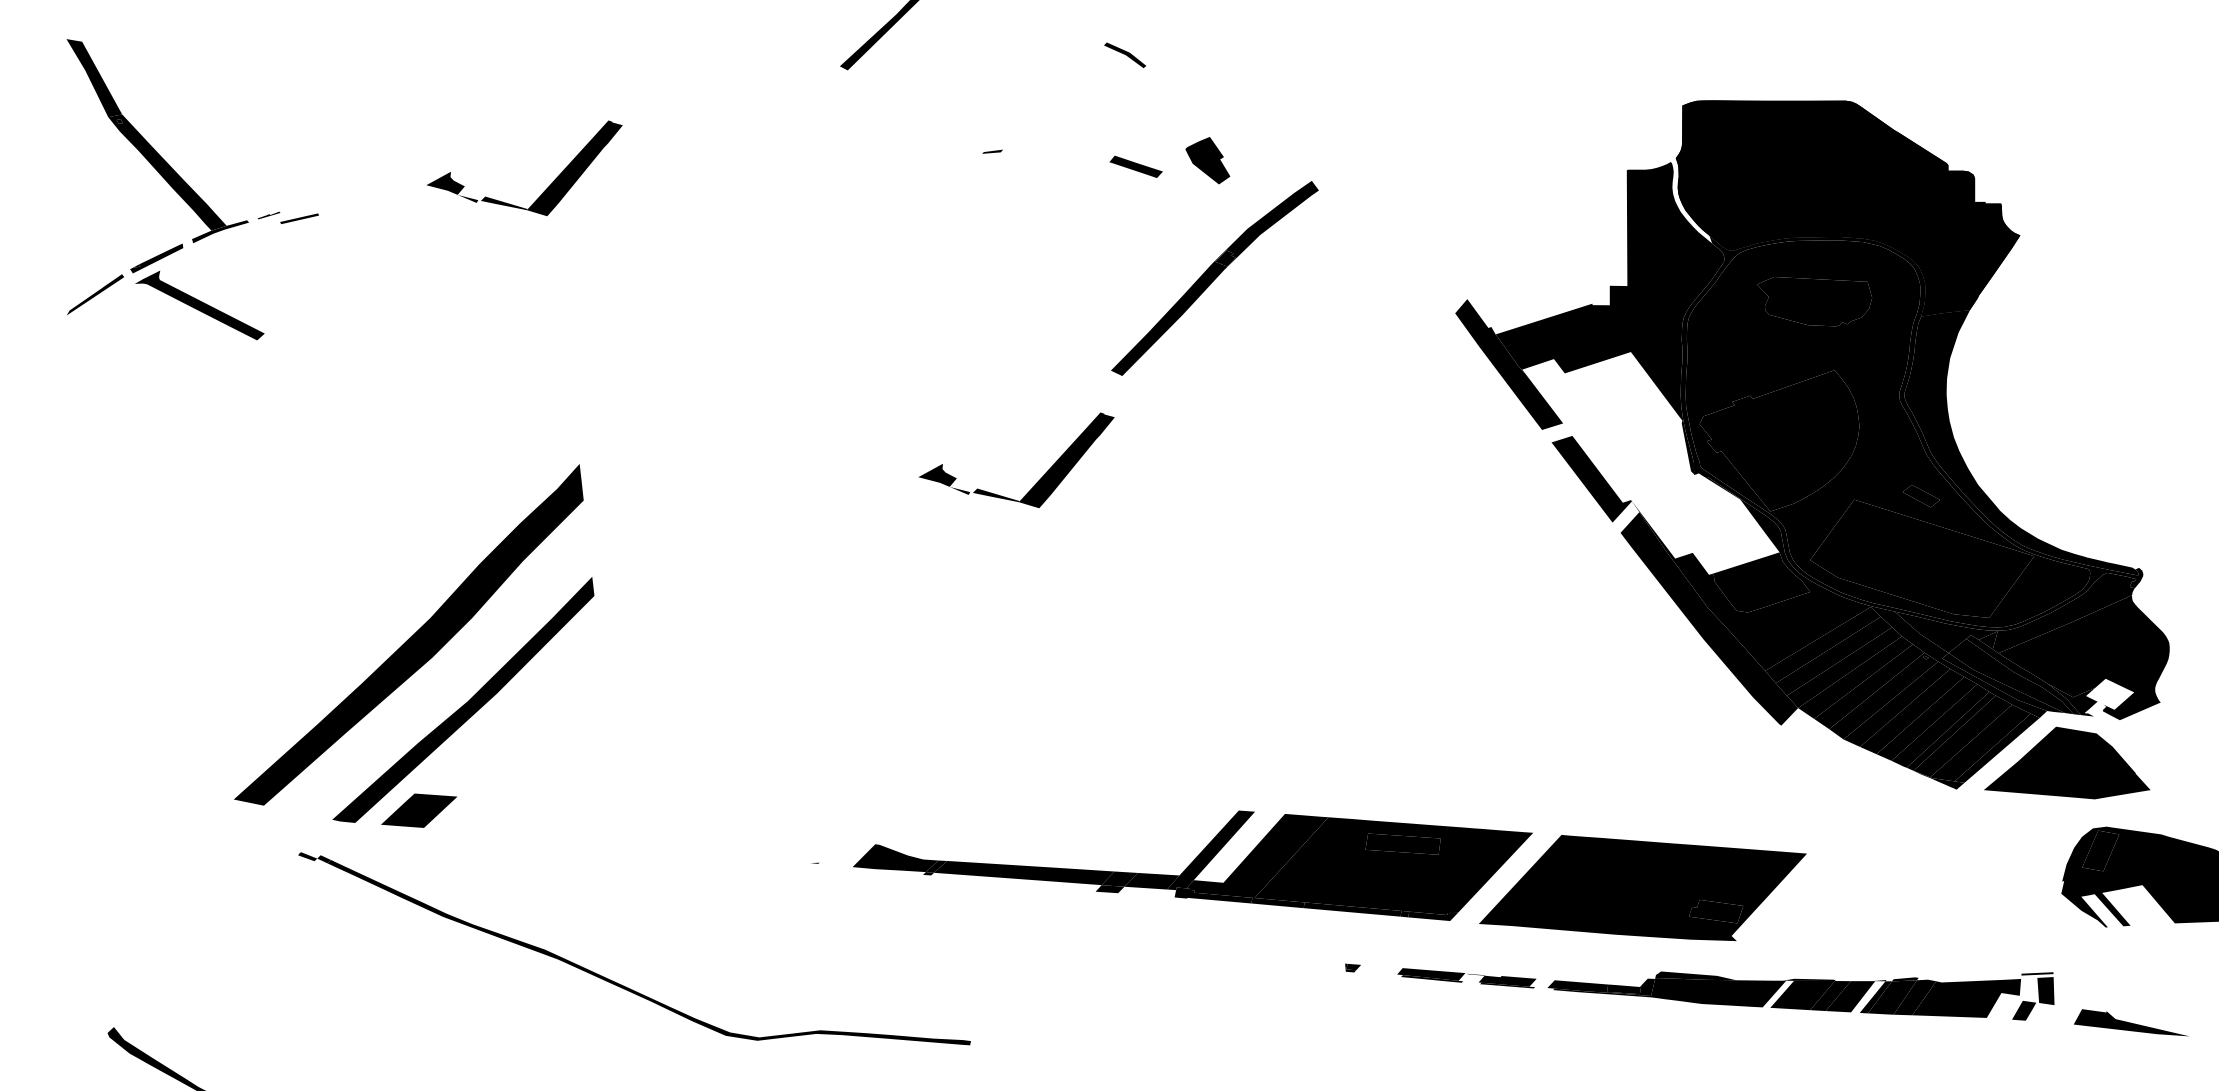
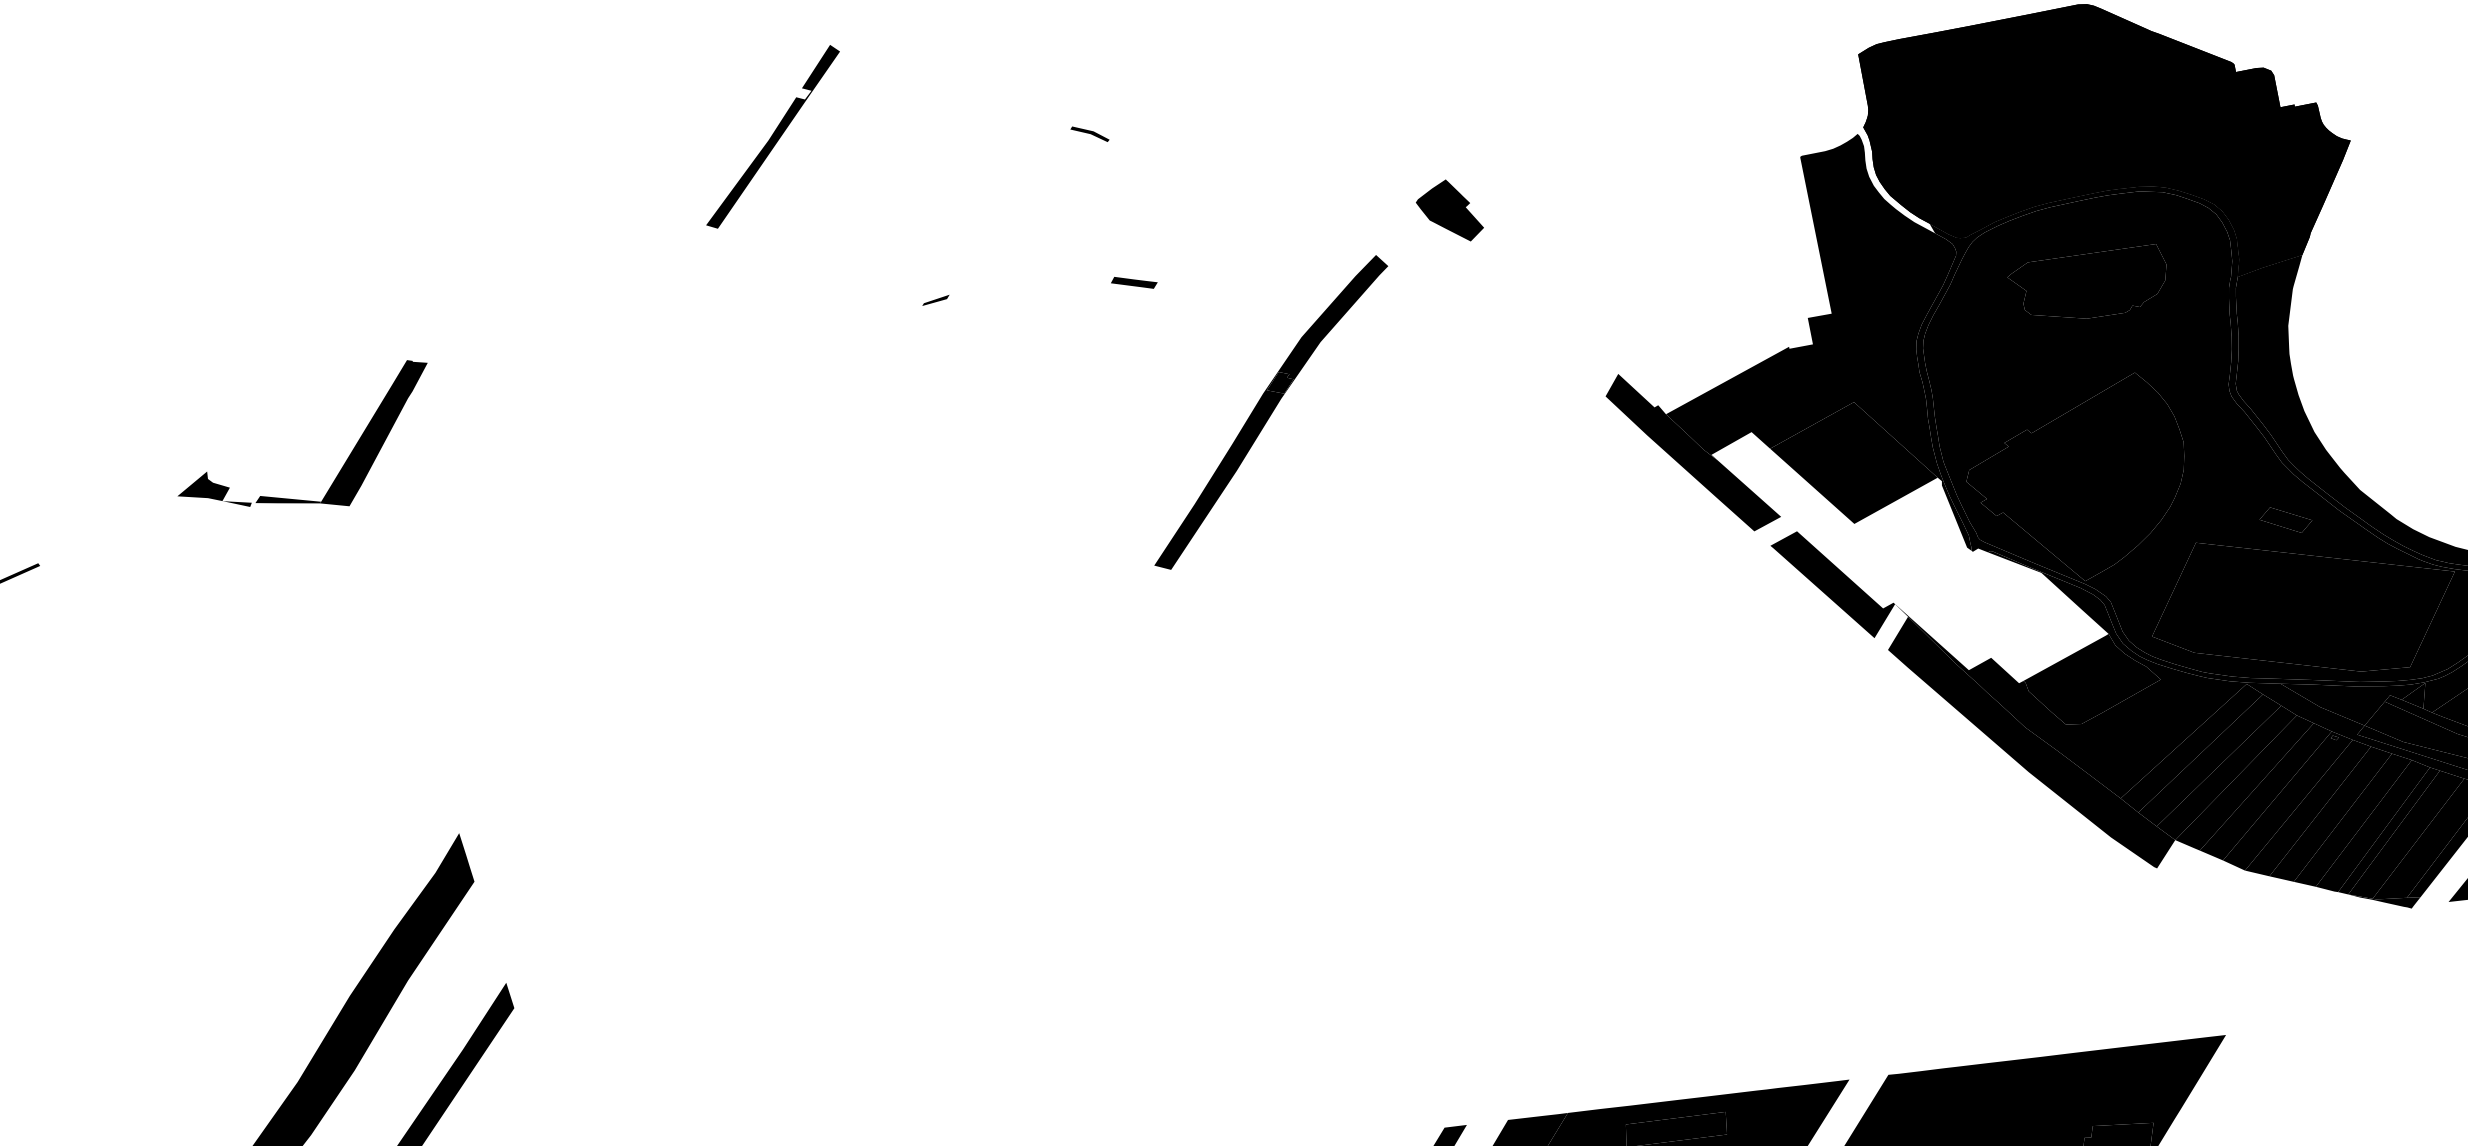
part: (1125, 54) -> (1090, 133), size x0.62
part: (1207, 160) -> (1448, 212), moved
part: (1135, 166) -> (1133, 282), size x0.62
fill: (1621, 395) -> (1852, 463), added
part: (1038, 480) -> (1085, 733), removed

